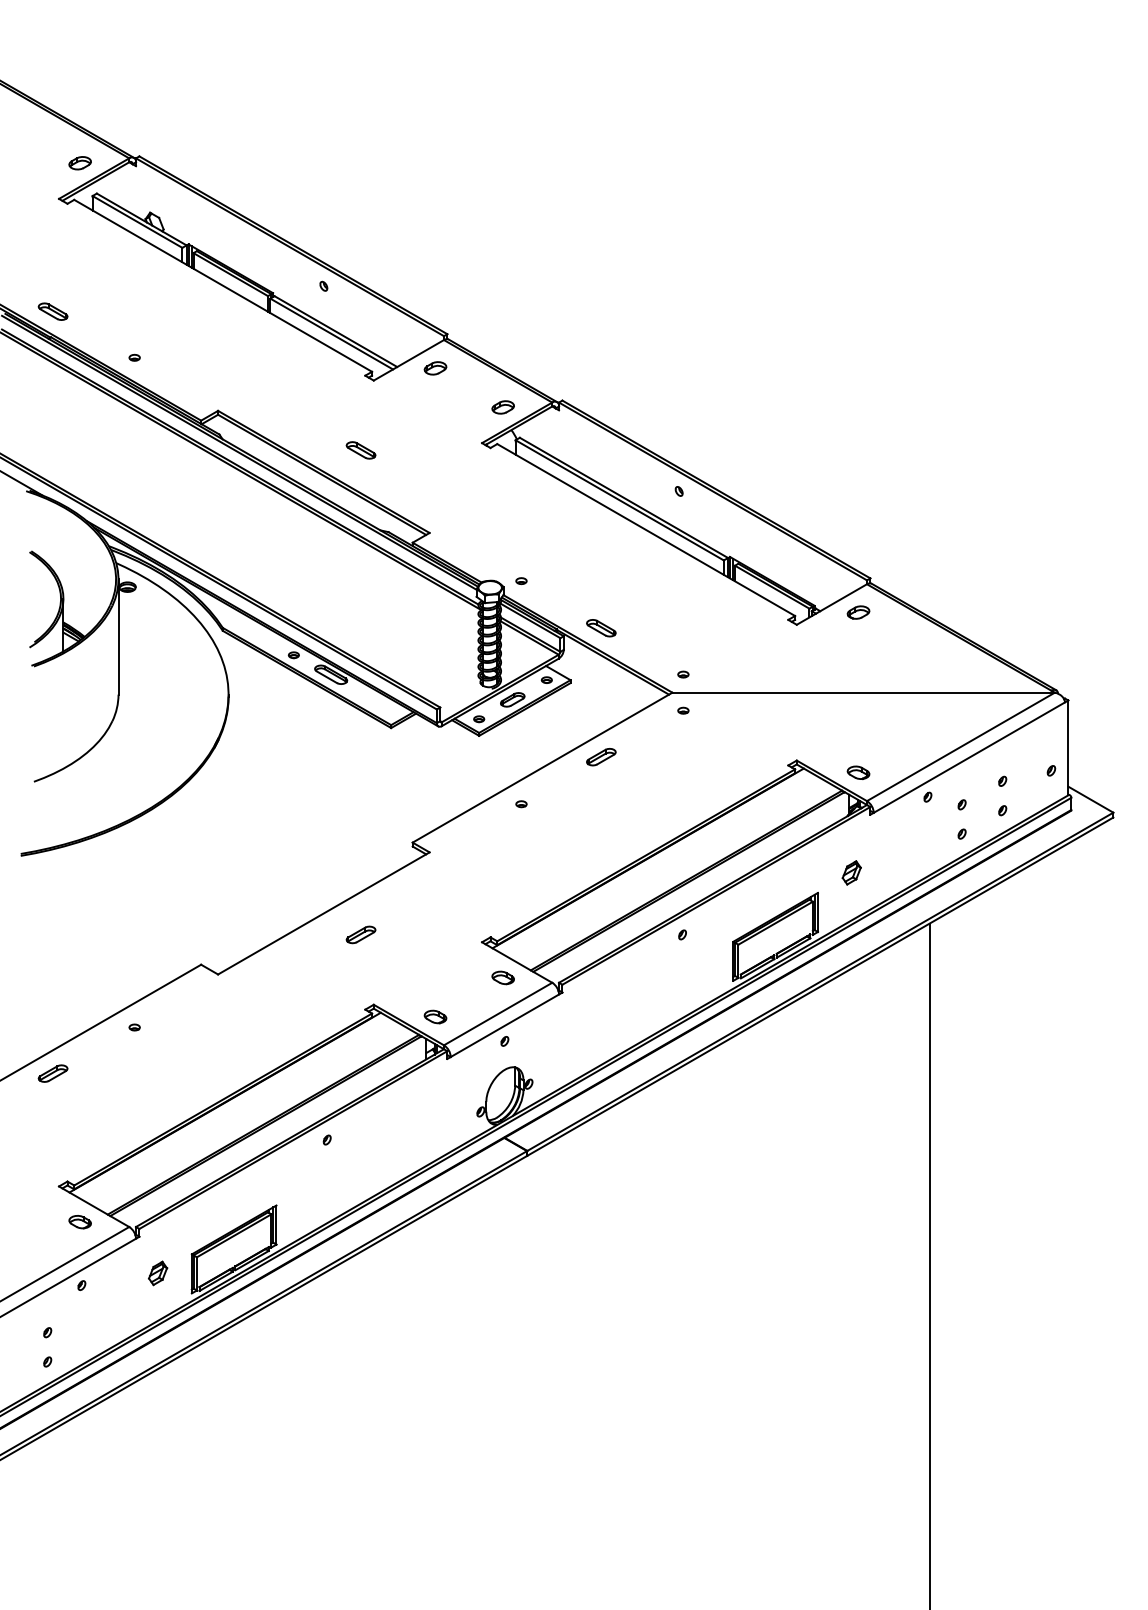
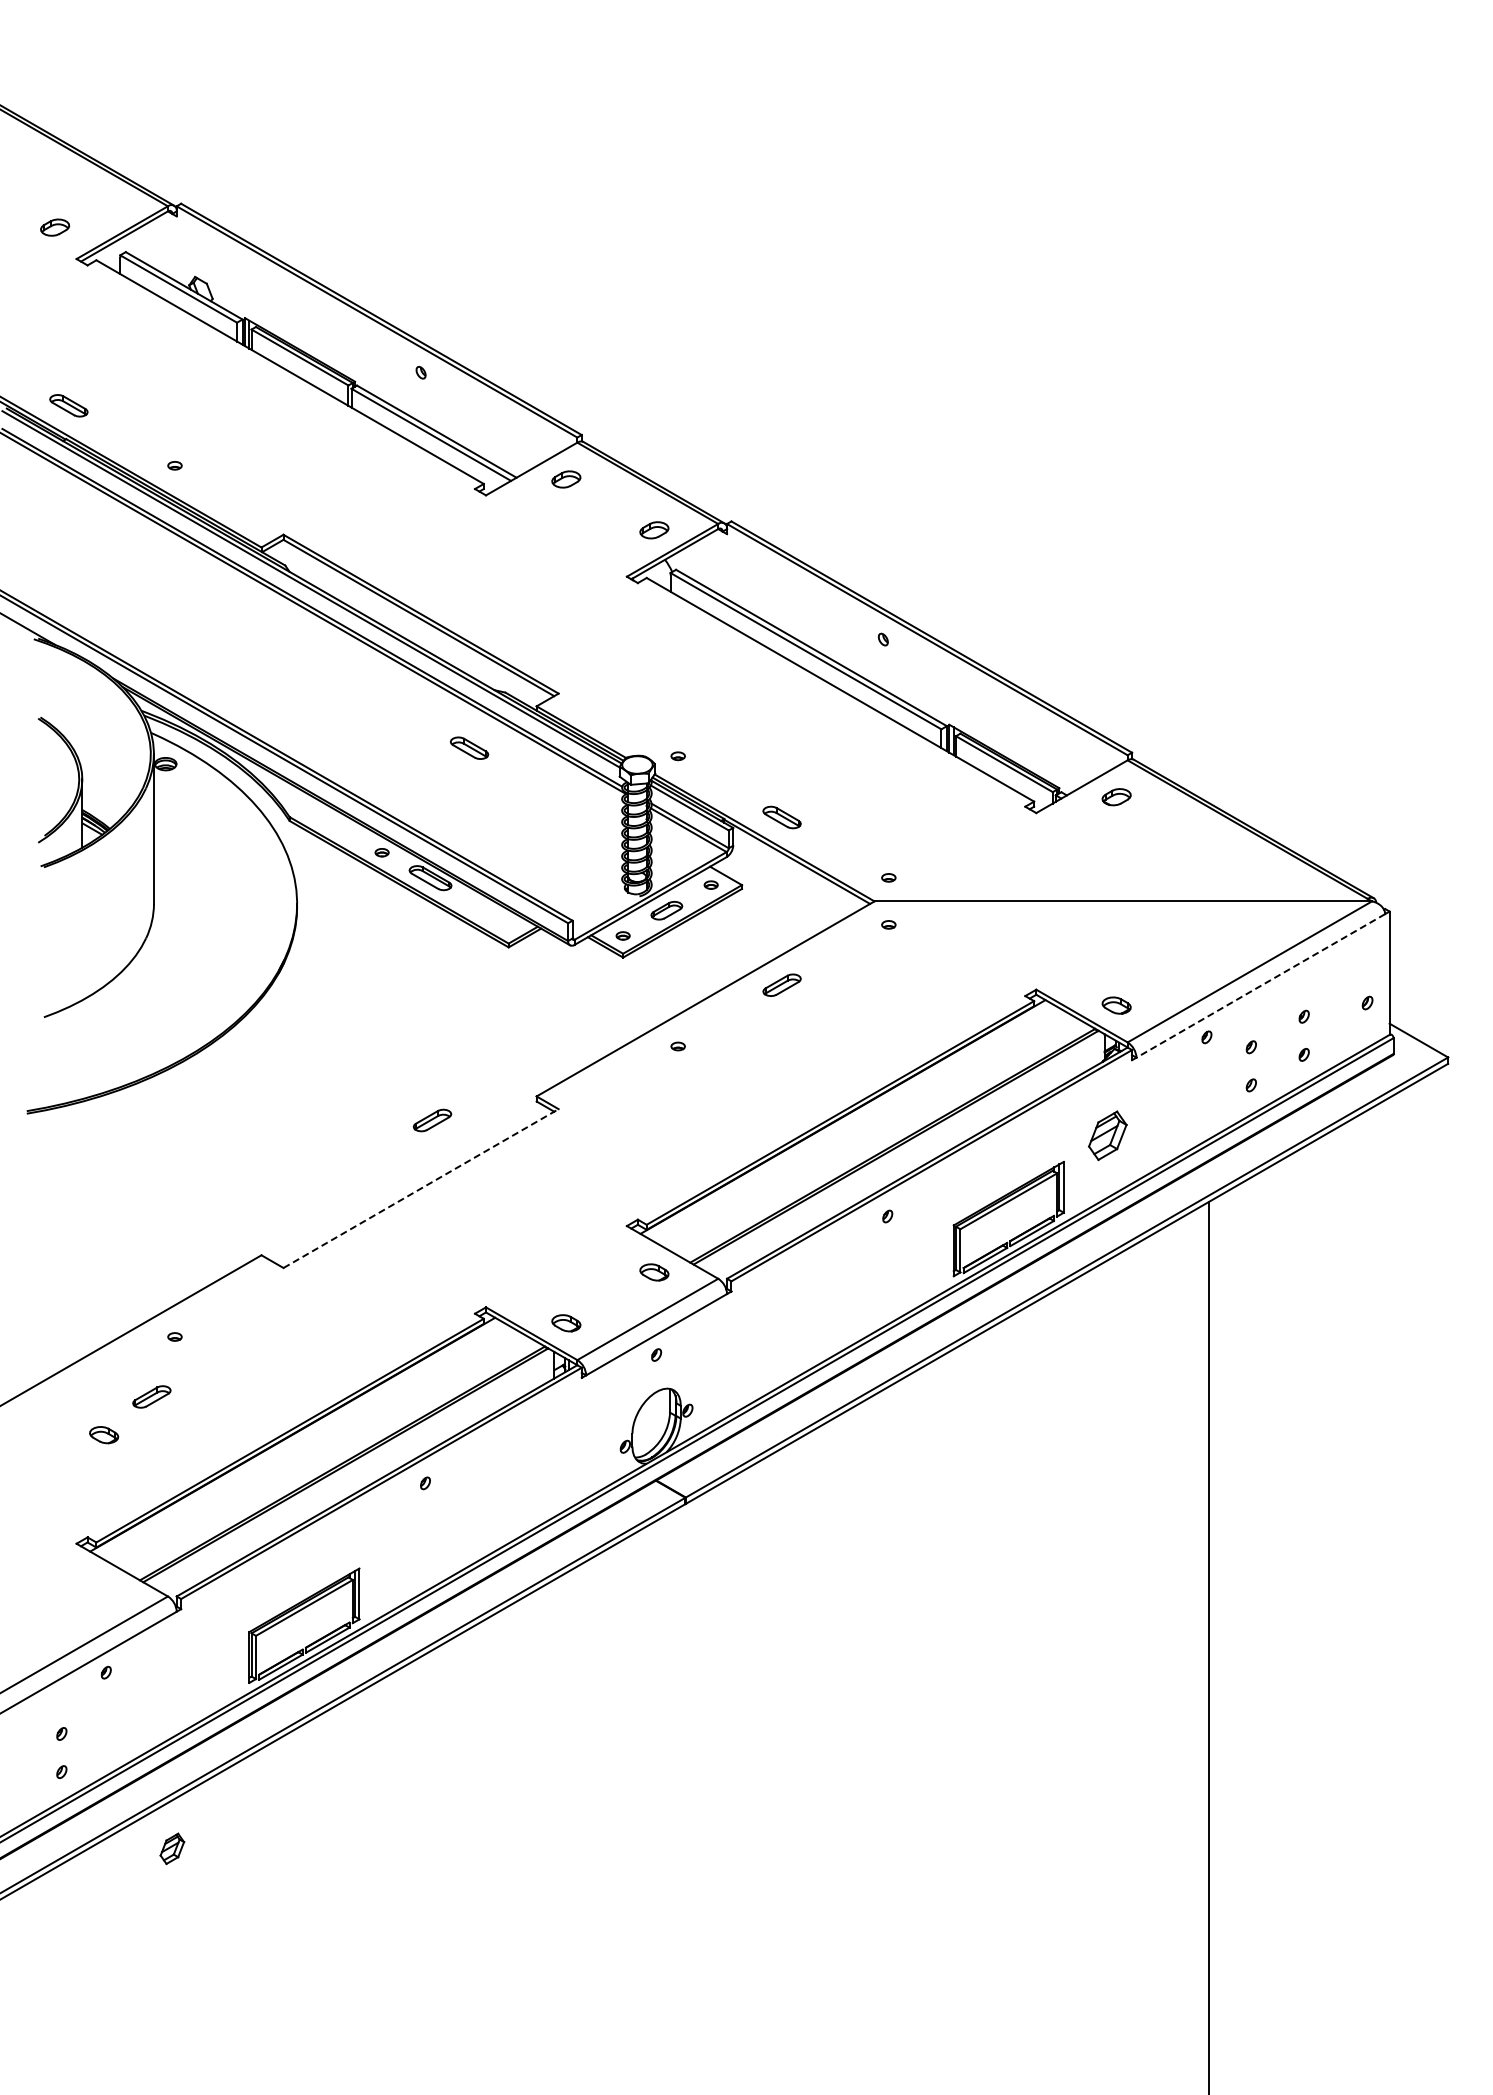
part: (80, 163) -> (55, 227), moved
part: (361, 449) -> (469, 747), moved
line: (969, 757) -> (1260, 985), solid -> dashed
part: (851, 872) -> (1107, 1135), size x1.6
line: (324, 913) -> (421, 1188), solid -> dashed
part: (361, 934) -> (432, 1120), moved
part: (52, 1073) -> (151, 1396), moved
part: (80, 1222) -> (104, 1435), moved
part: (158, 1273) -> (172, 1848), moved

